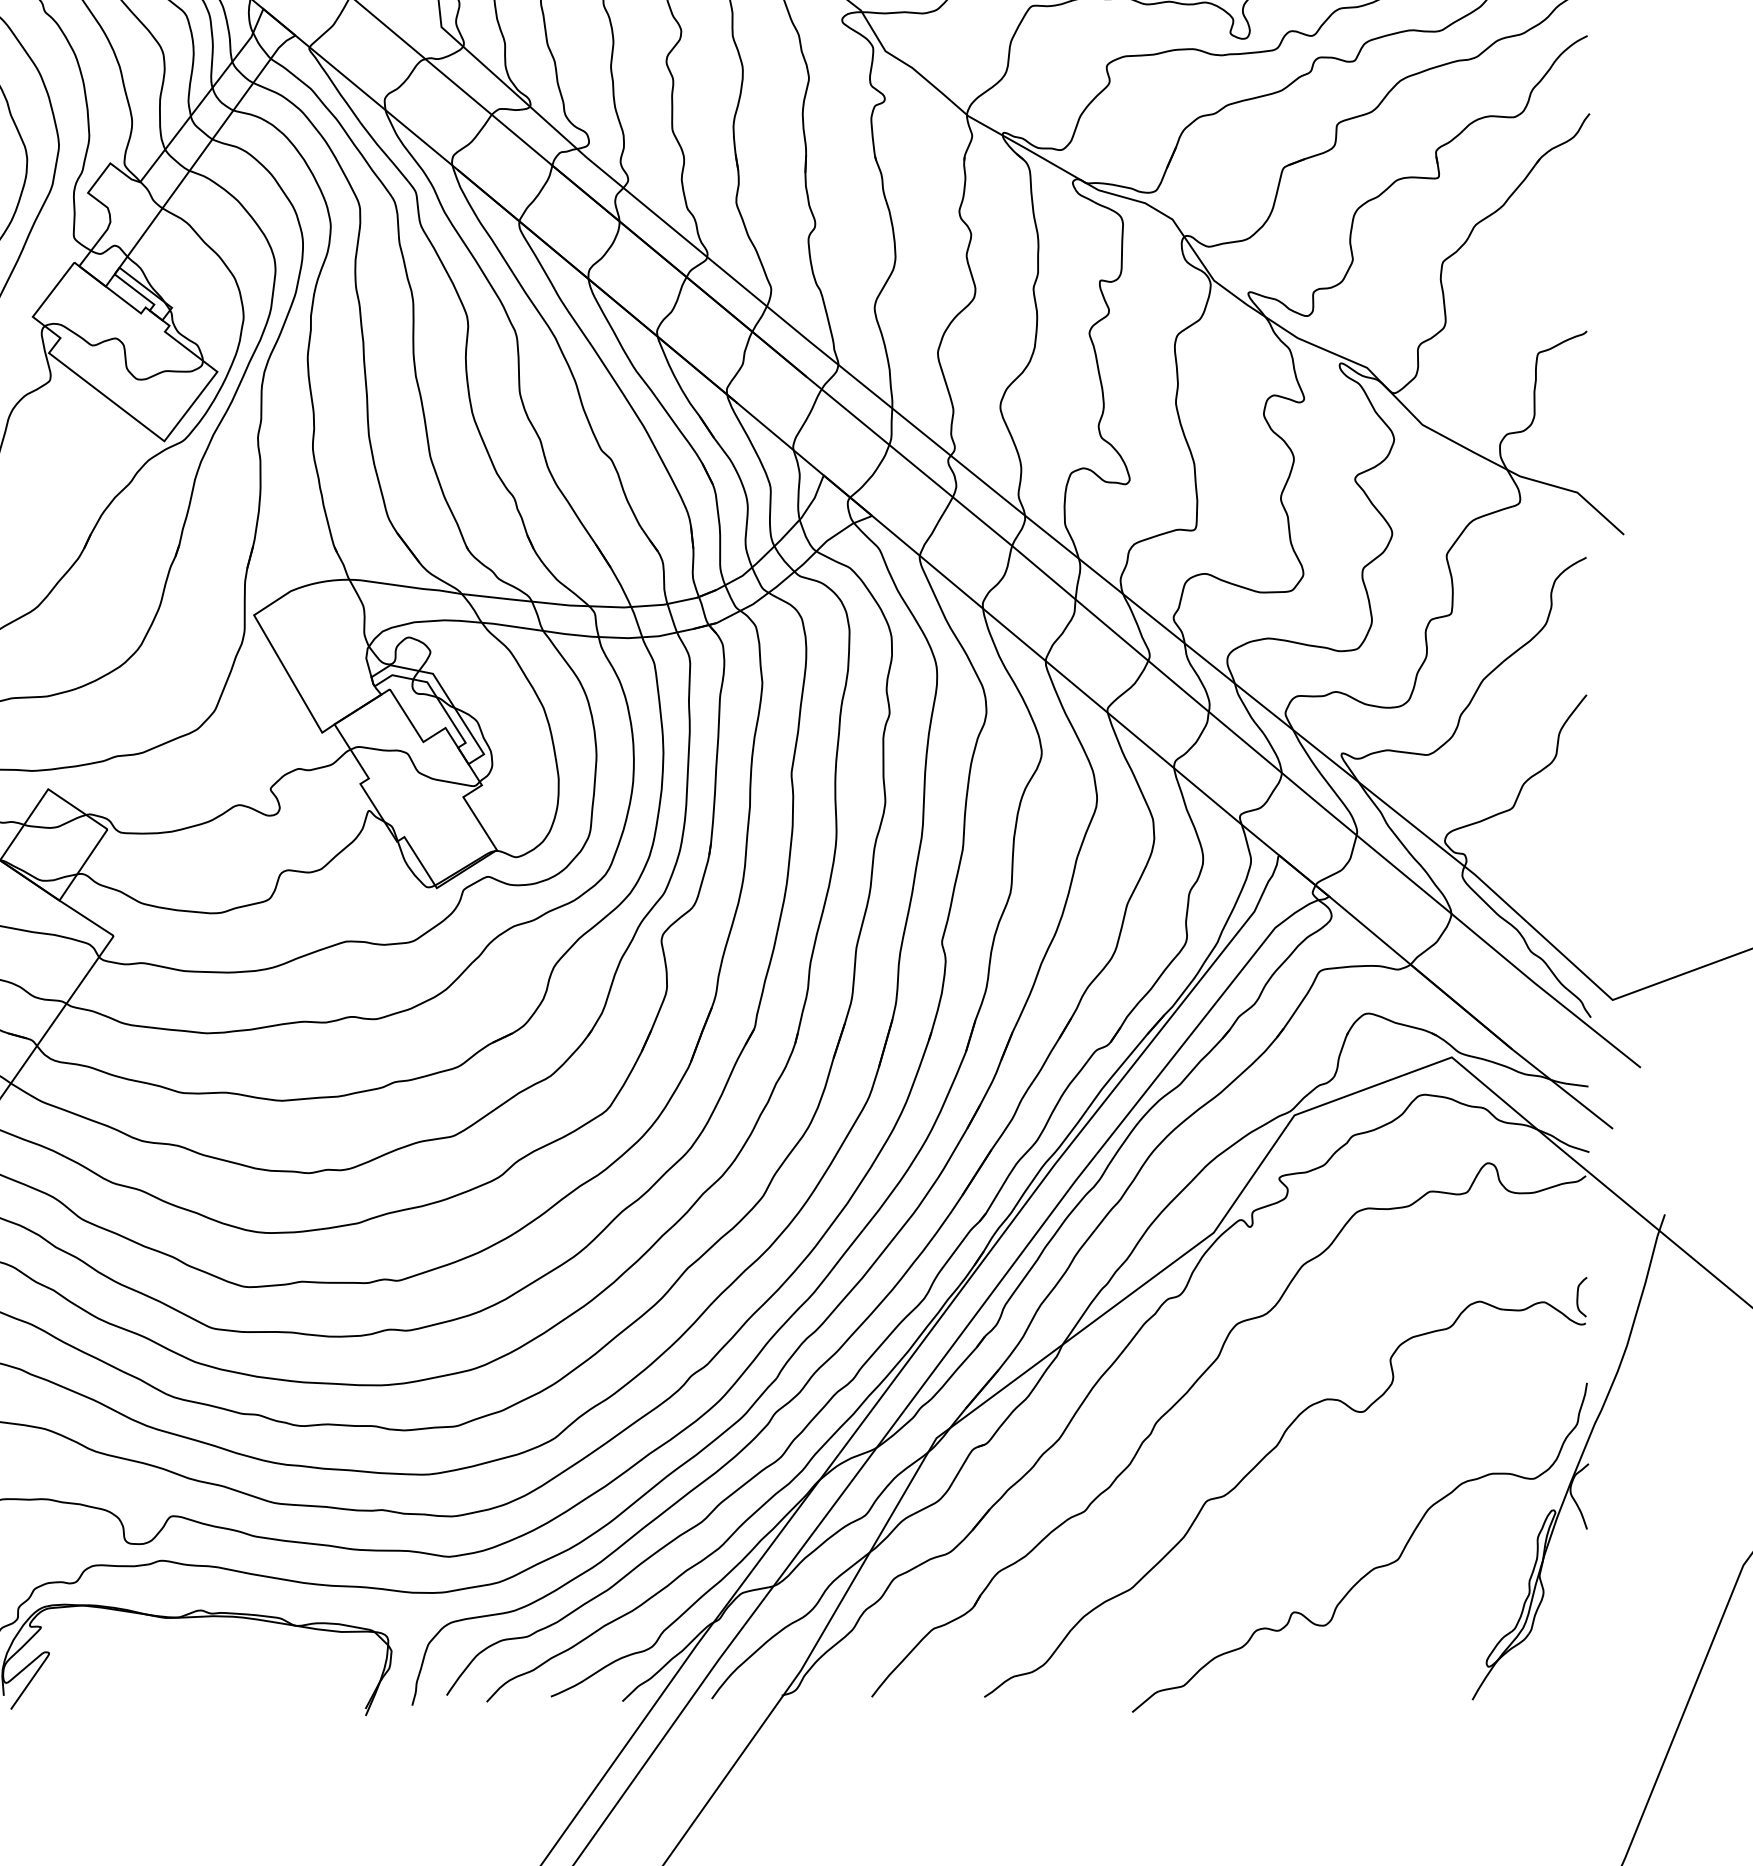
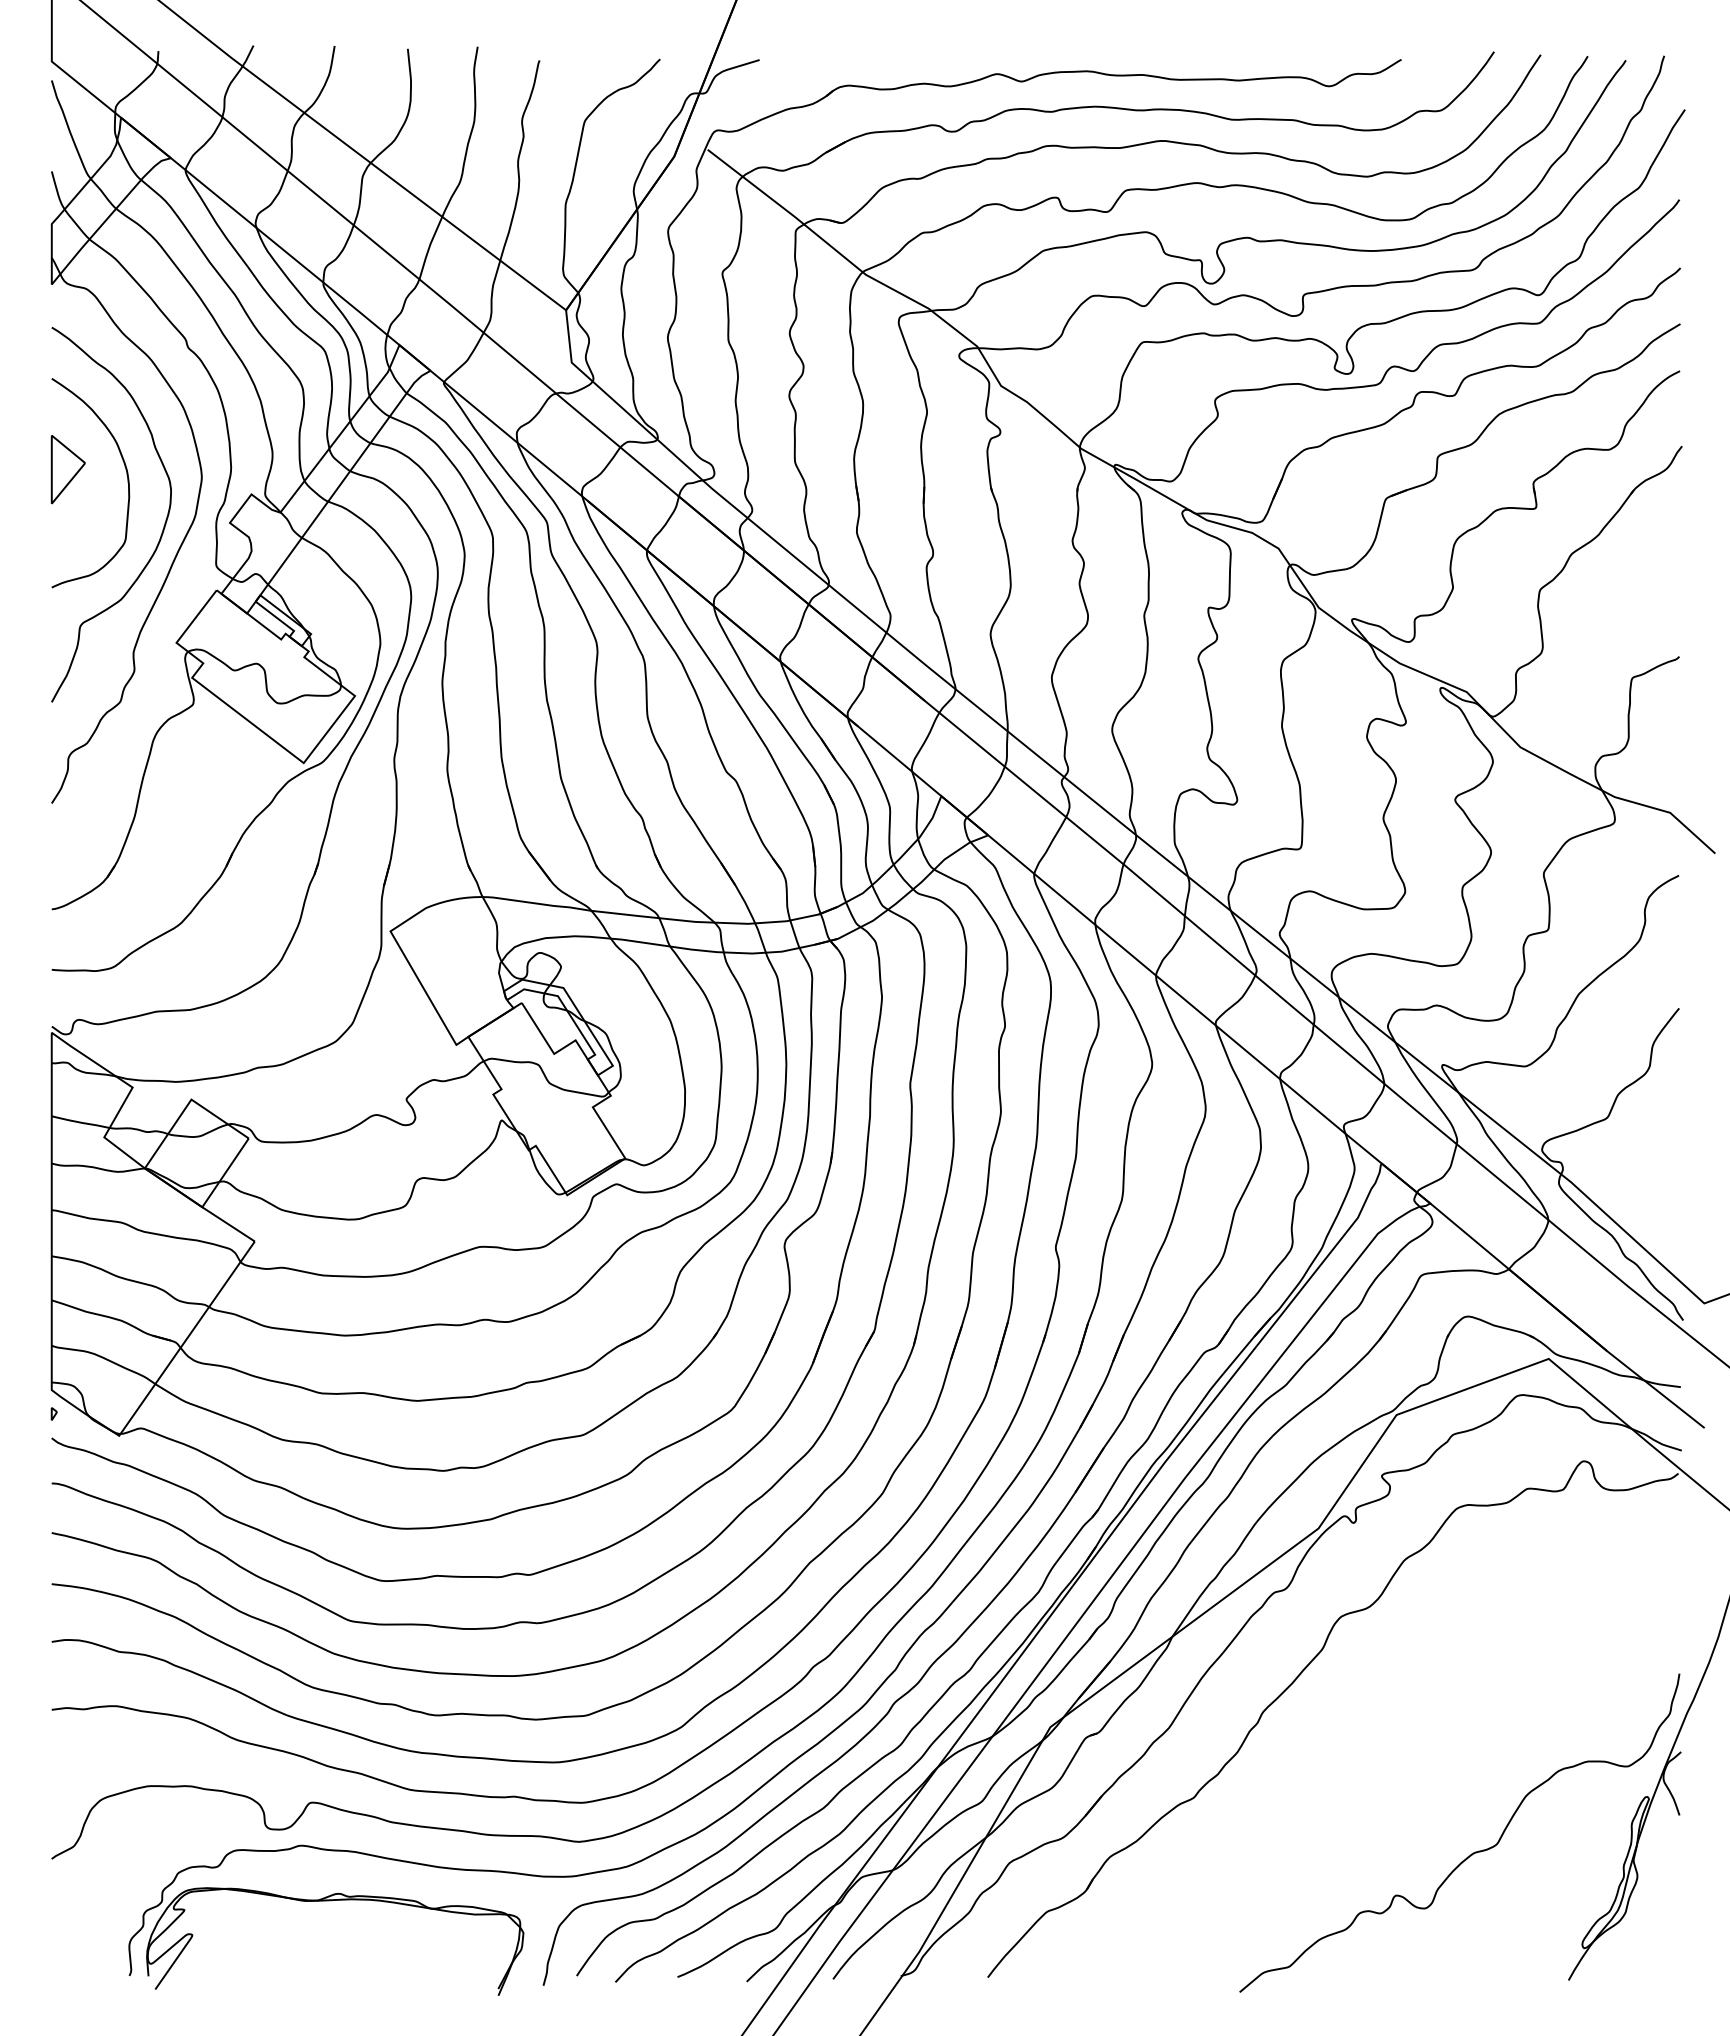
part: (1261, 1462) -> (1364, 1750), removed

